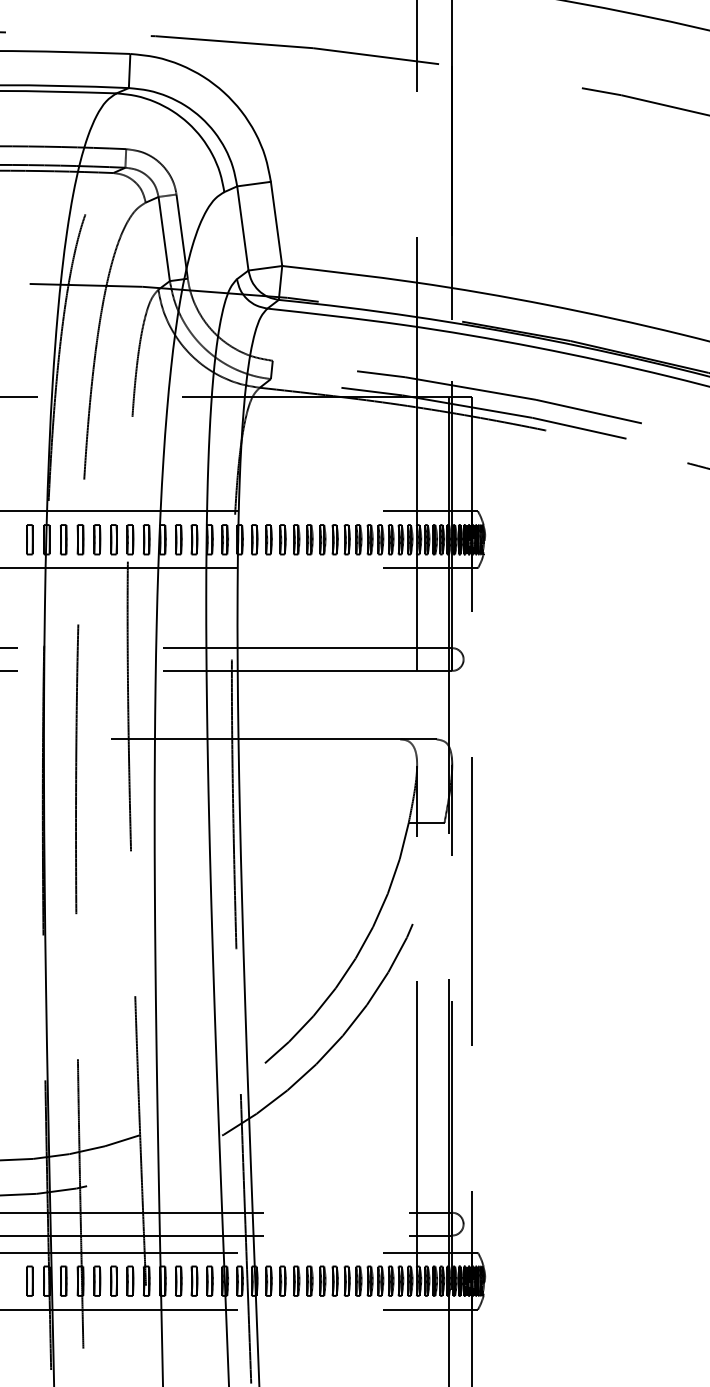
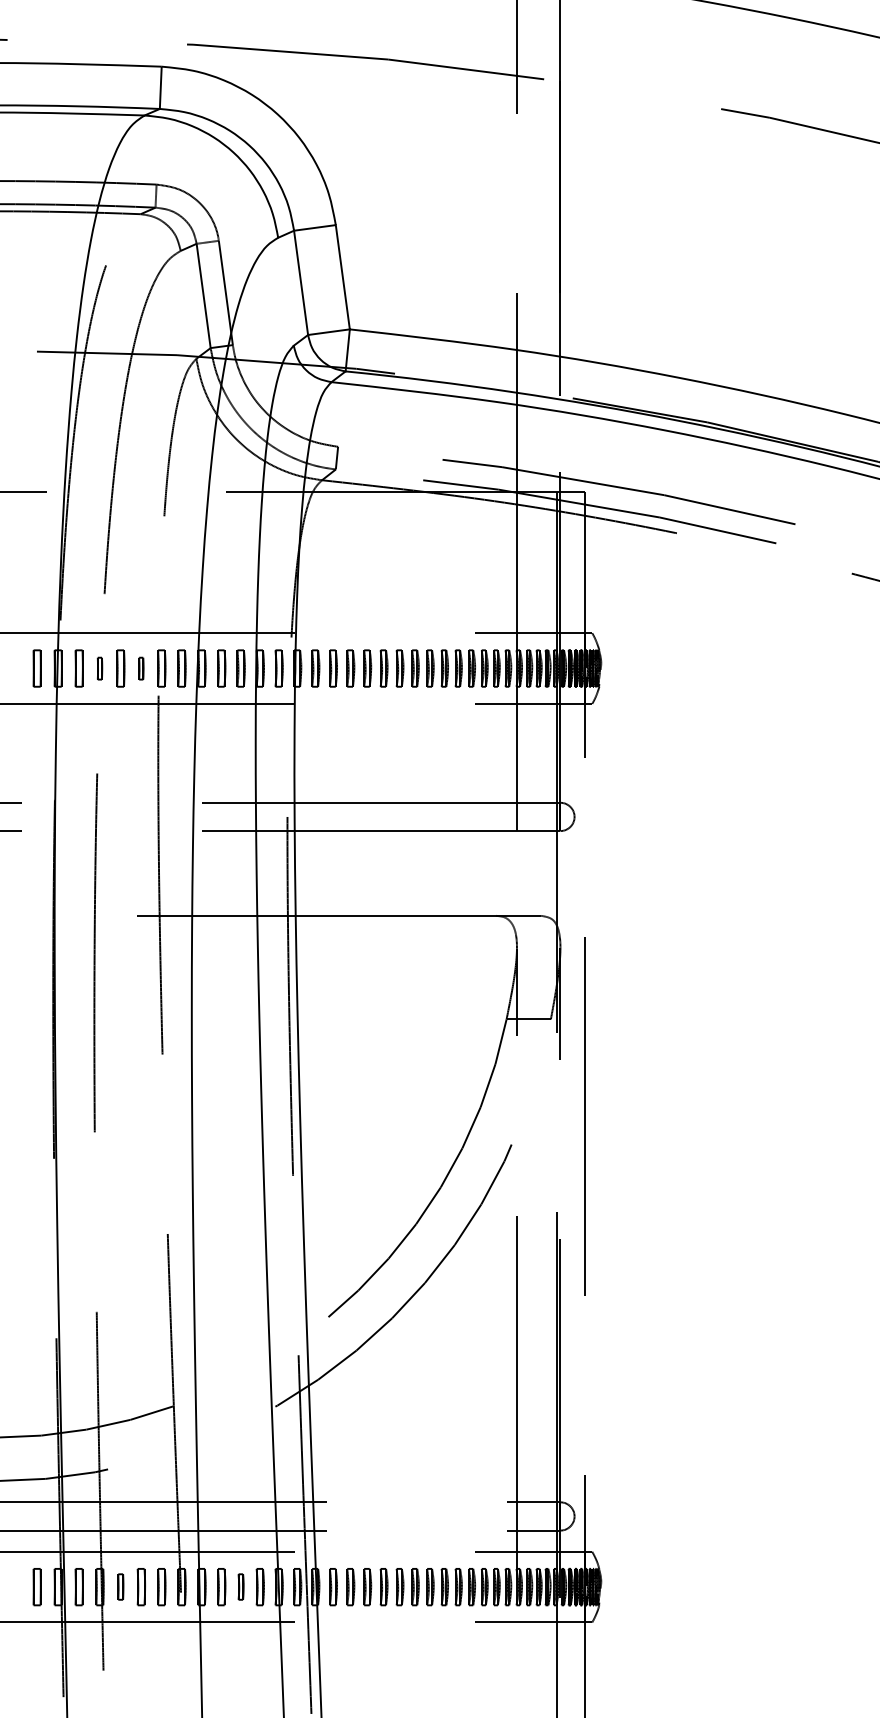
part: (80, 539) -> (99, 668), size x0.6
part: (113, 539) -> (140, 668), size x0.6
part: (97, 1280) -> (120, 1586), size x0.7
part: (194, 1280) -> (241, 1586), size x0.7

